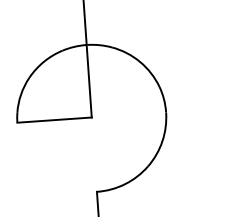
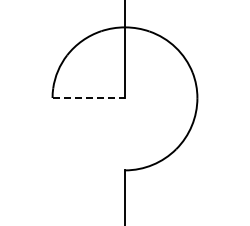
line: (55, 120) -> (89, 98), solid -> dashed

